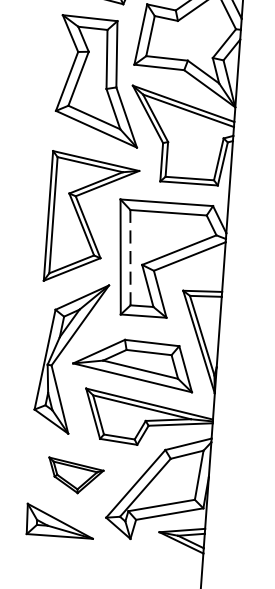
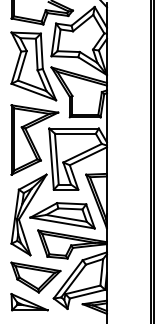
line: (129, 256) -> (56, 158), dashed -> solid
part: (74, 475) -> (35, 277), size x1.67

